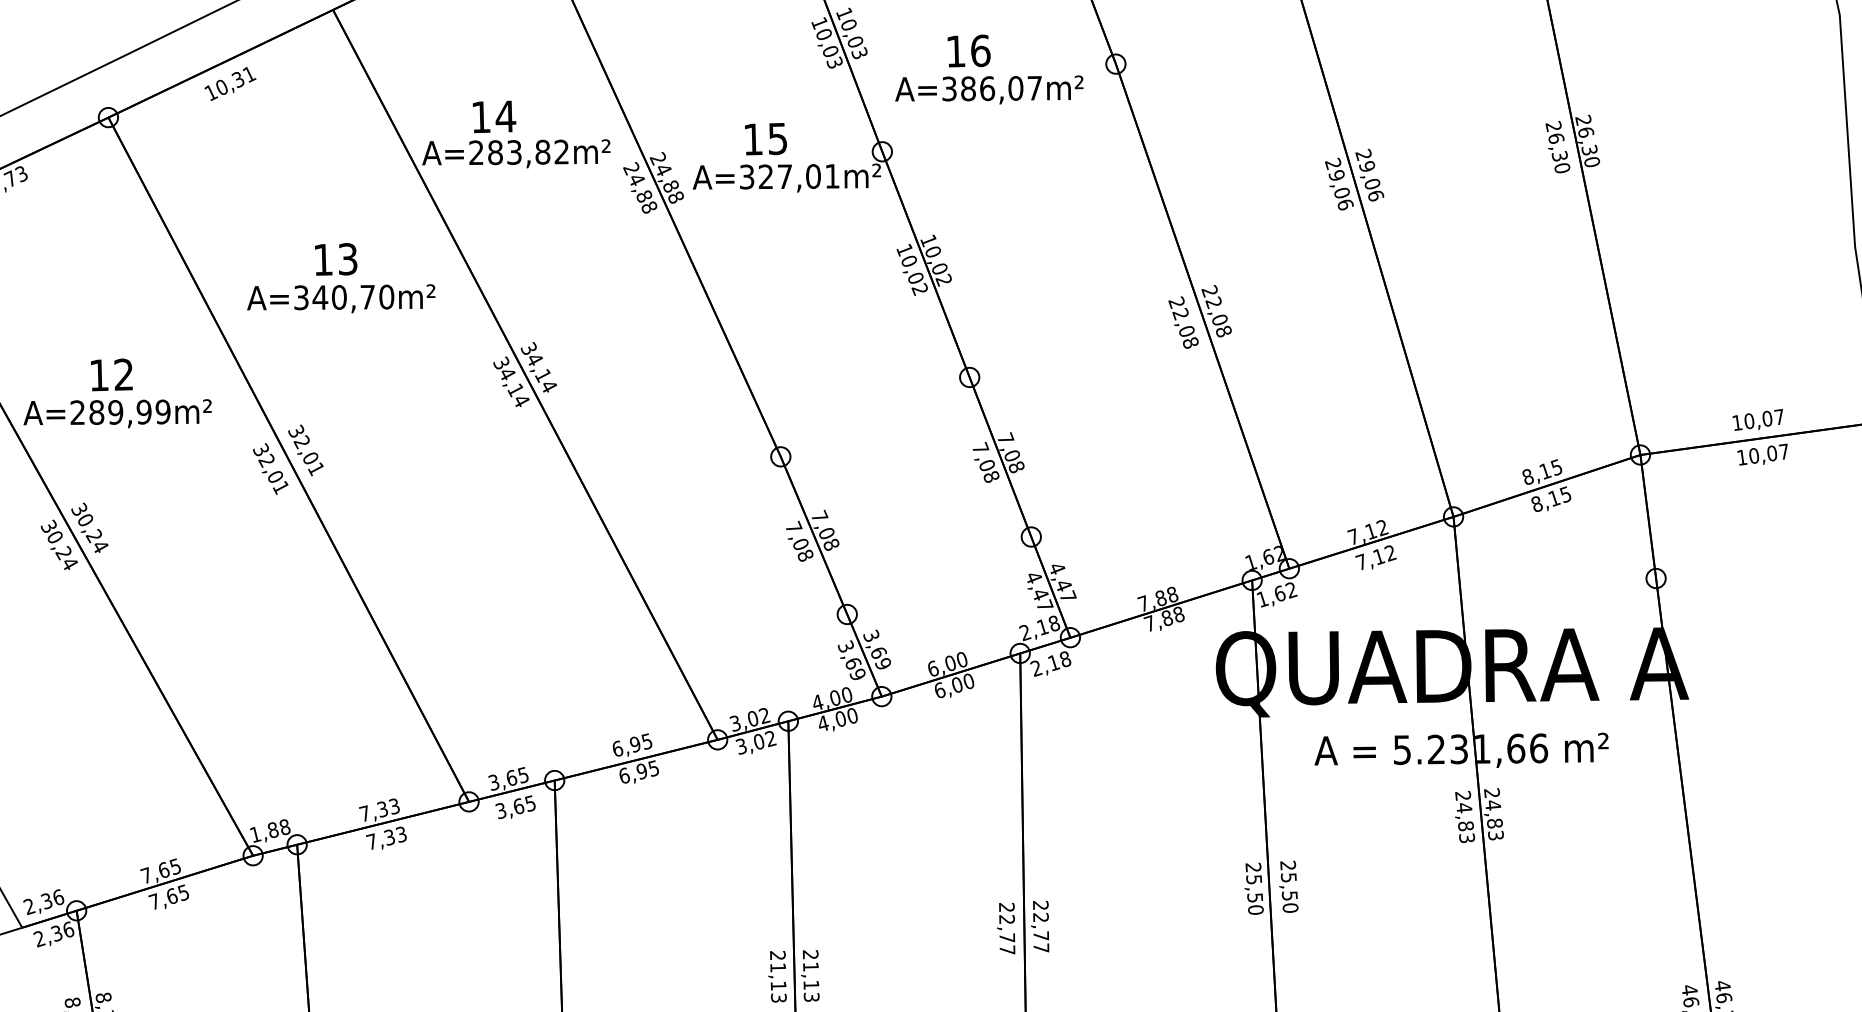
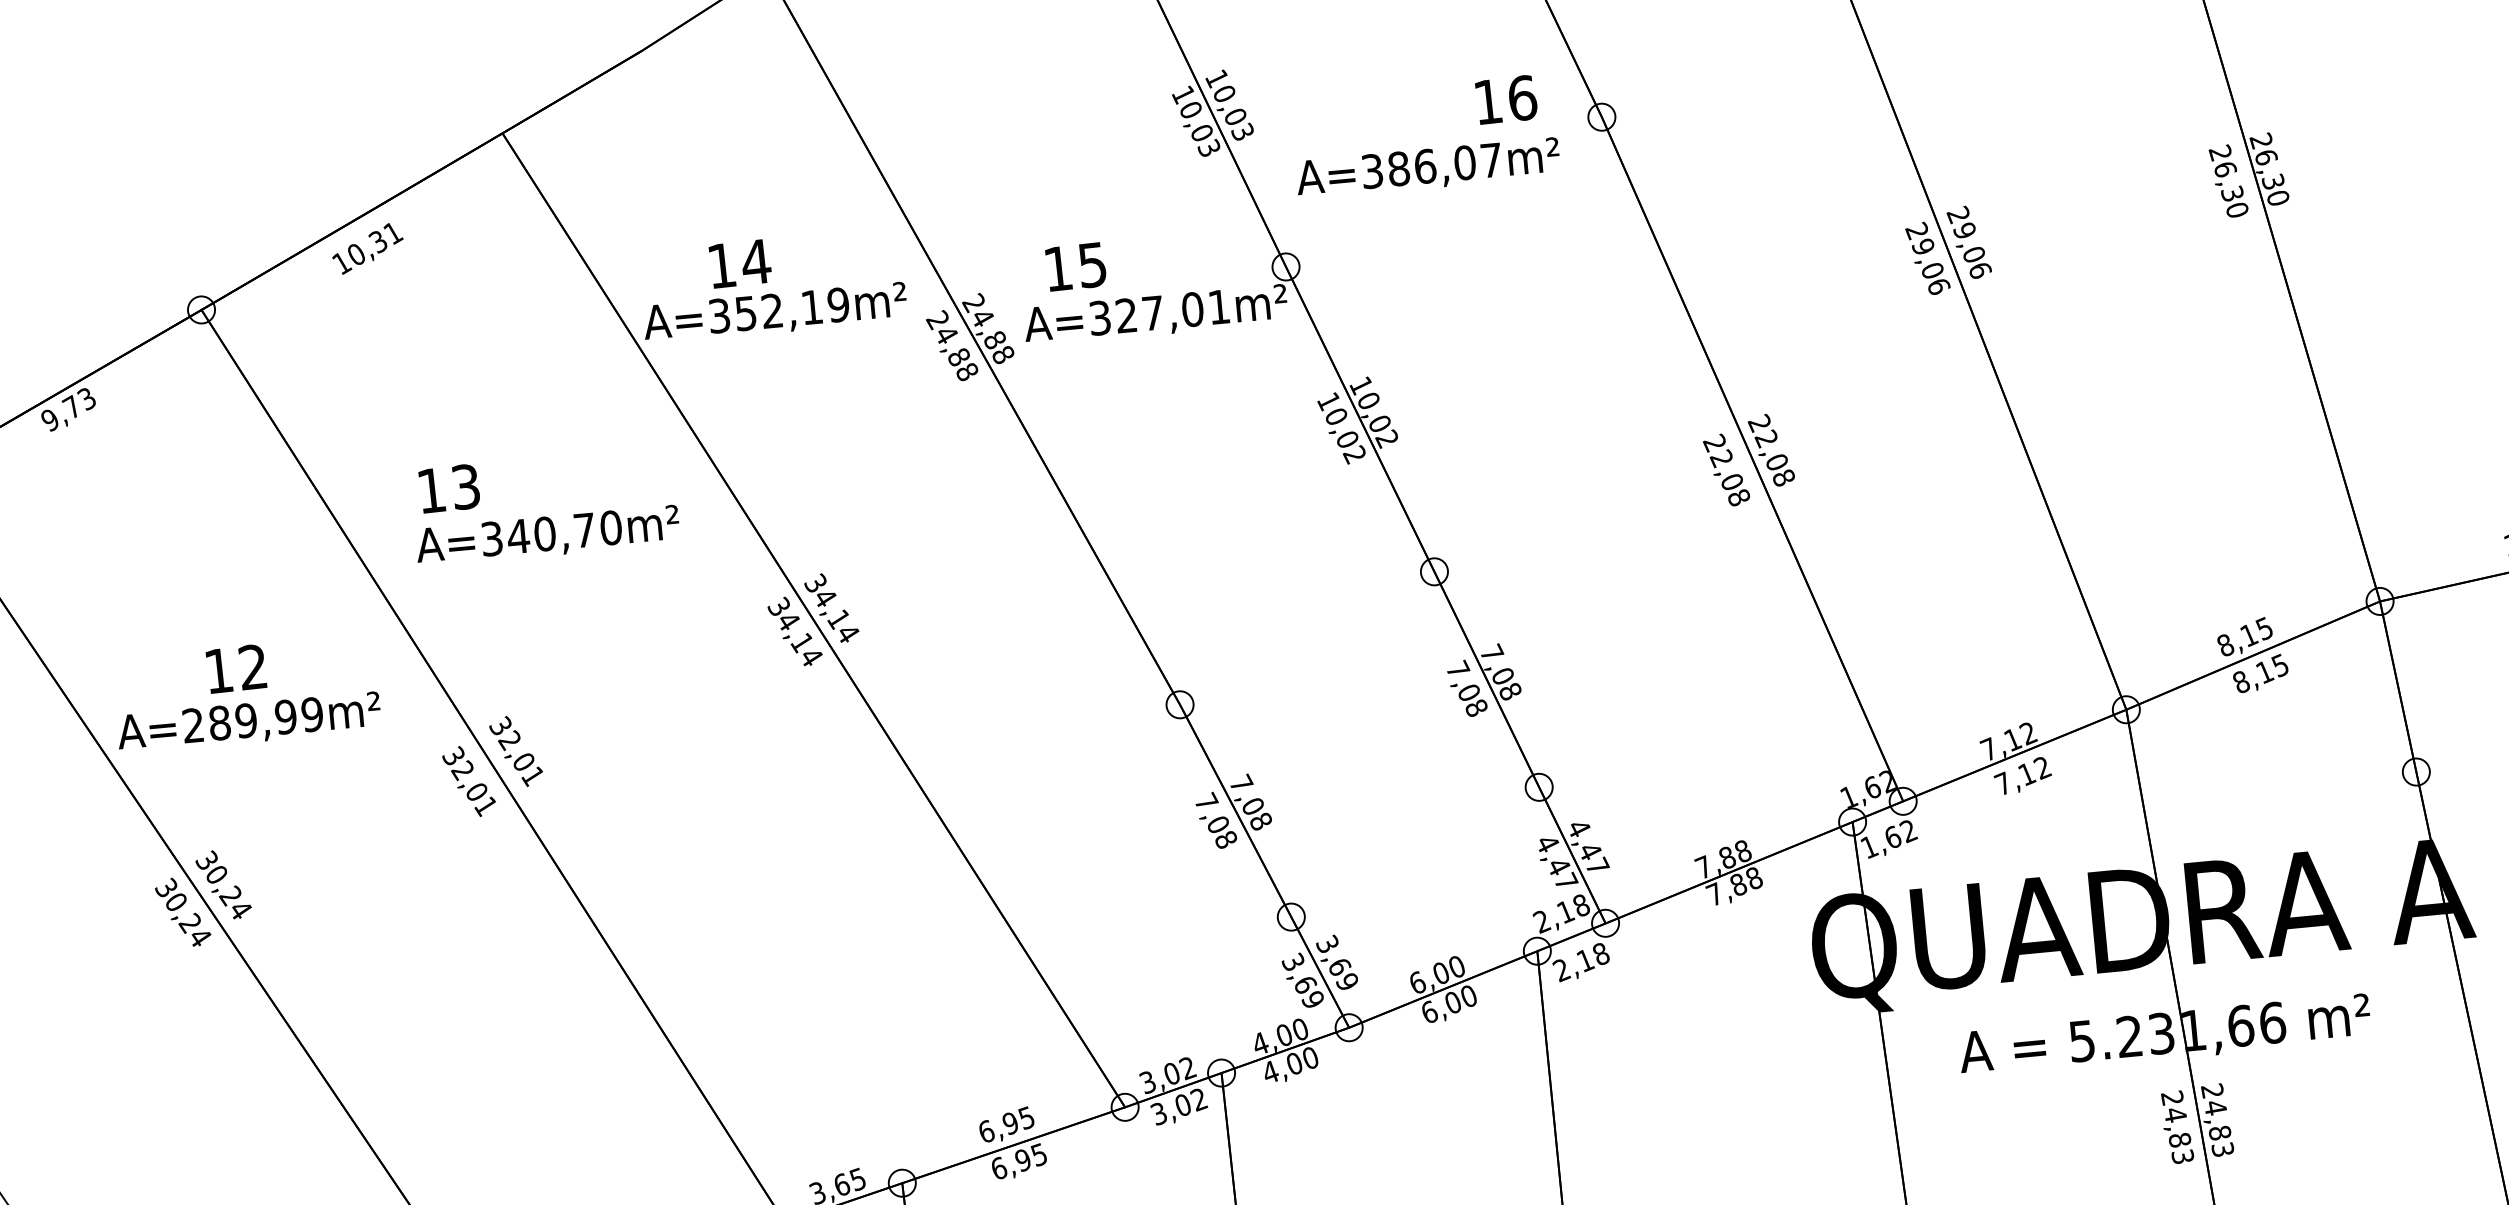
text: (968, 50) -> (1505, 99), moved
text: (765, 139) -> (1075, 267), moved
text: (519, 152) -> (779, 310), A=283,82m² -> A=352,19m²
text: (336, 259) -> (449, 488), moved

